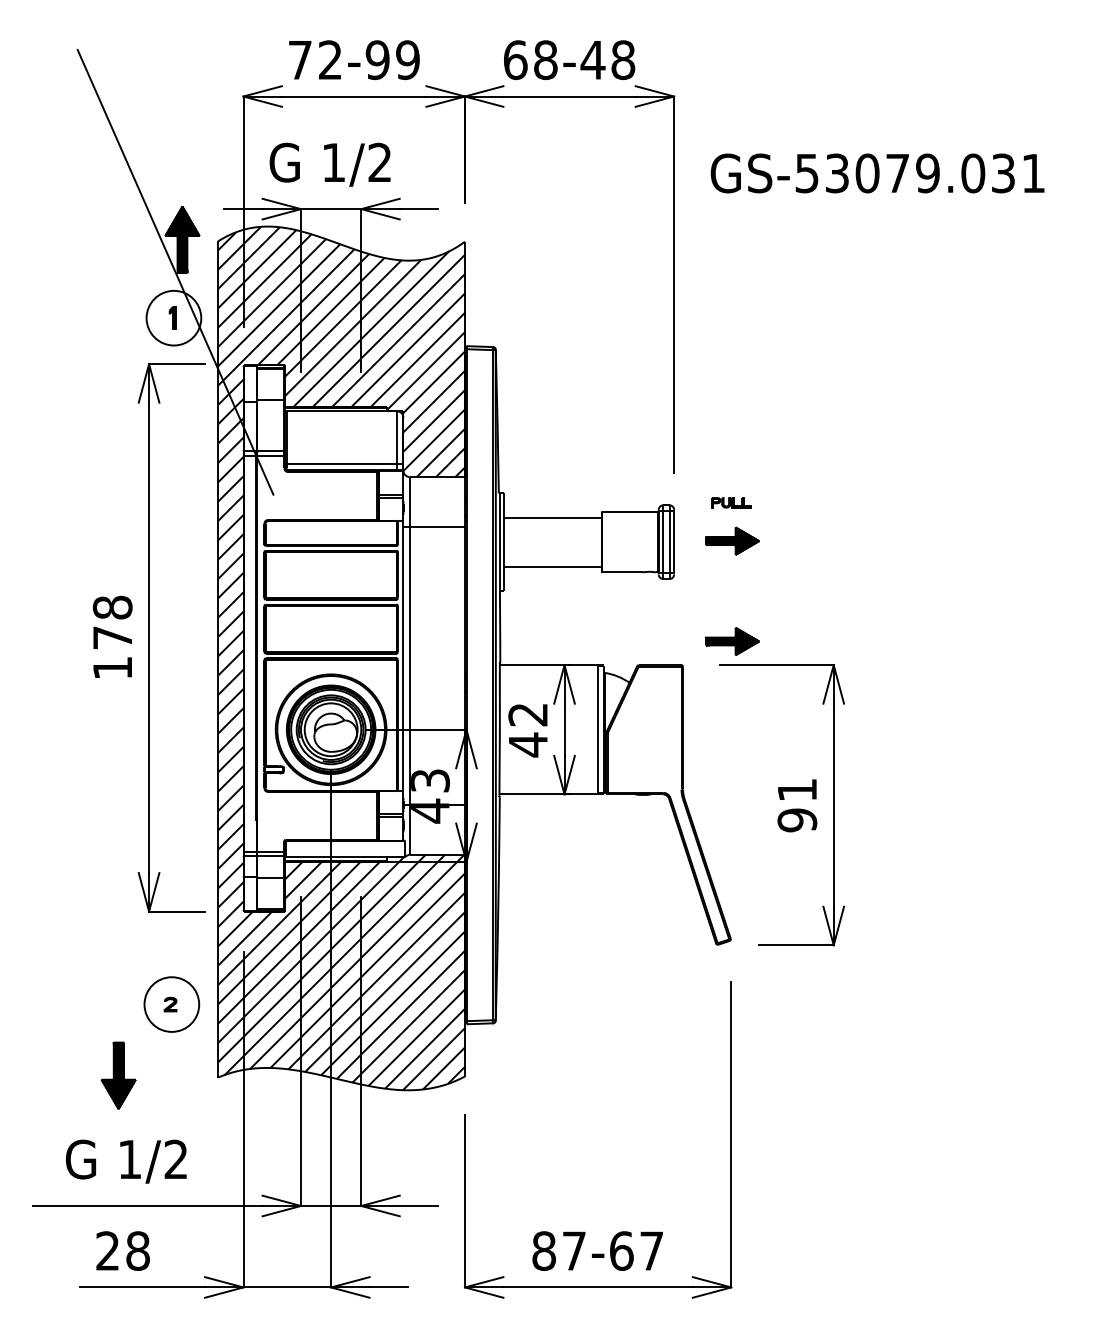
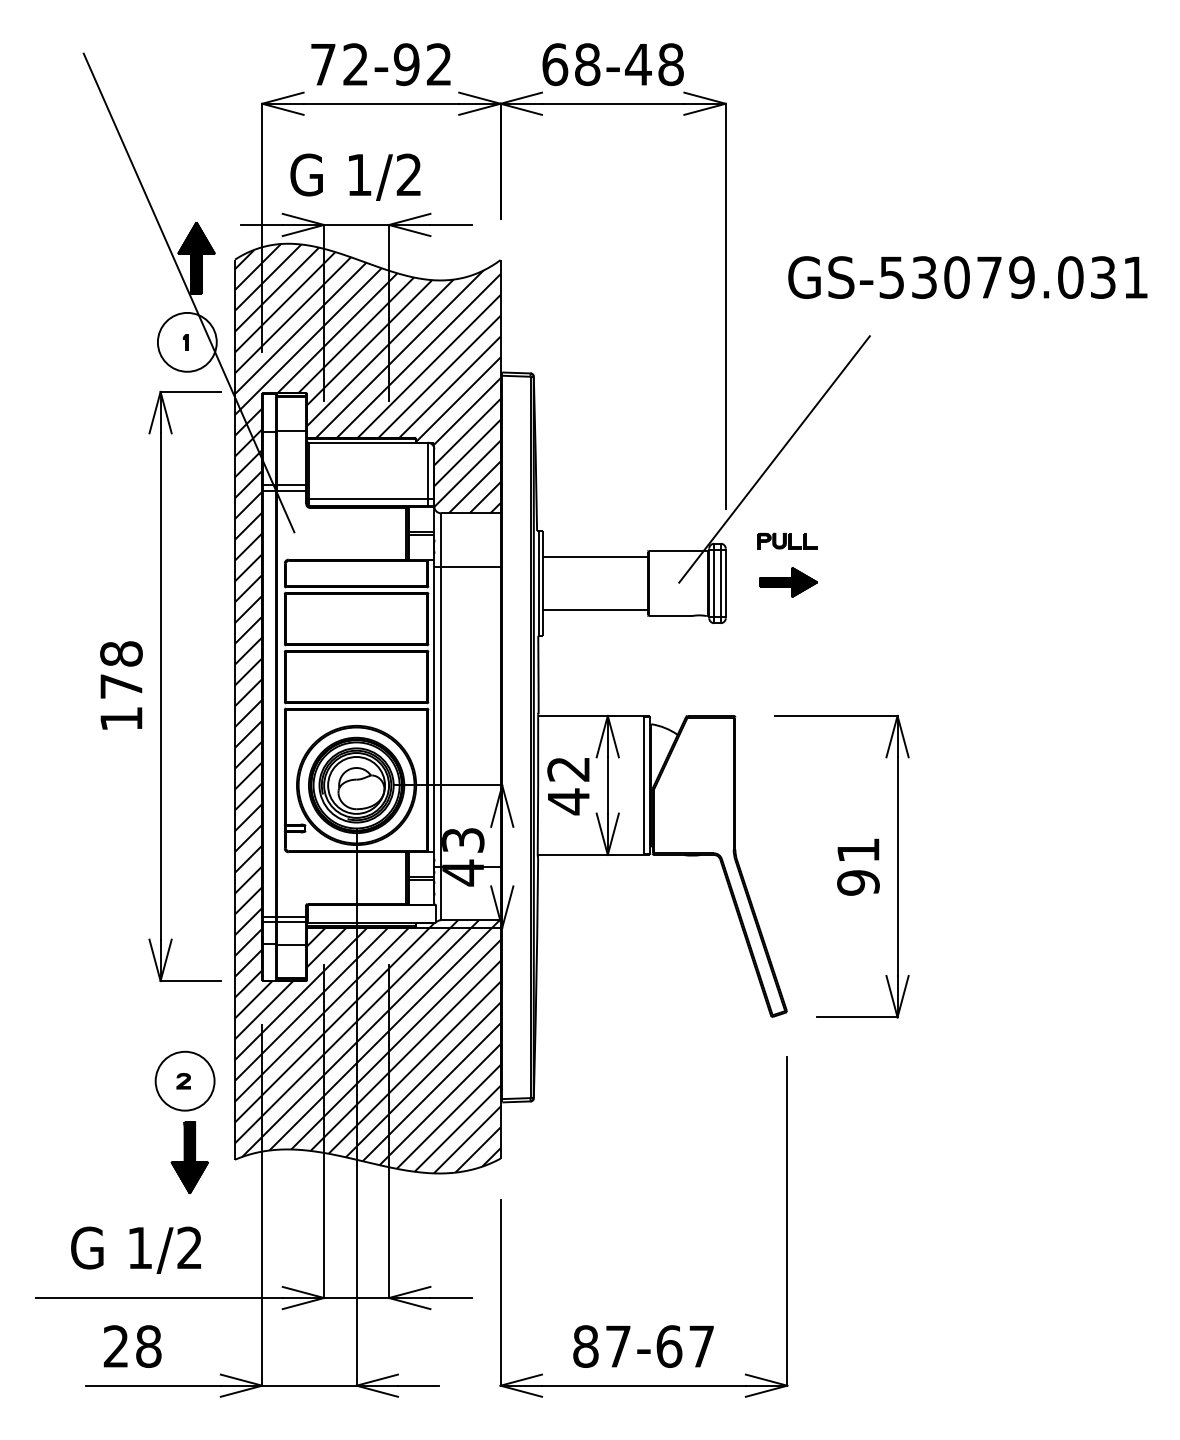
text: (407, 60) -> (438, 64), 72-99 -> 72-92
text: (877, 173) -> (967, 277), moved
part: (172, 318) -> (185, 342), size x0.62
line: (719, 426) -> (774, 459), added
part: (731, 502) -> (787, 540), size x1.43
part: (732, 641) -> (788, 690), removed
part: (118, 1075) -> (189, 1157), moved

